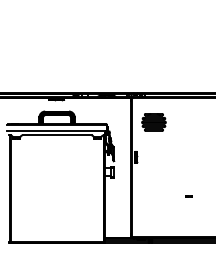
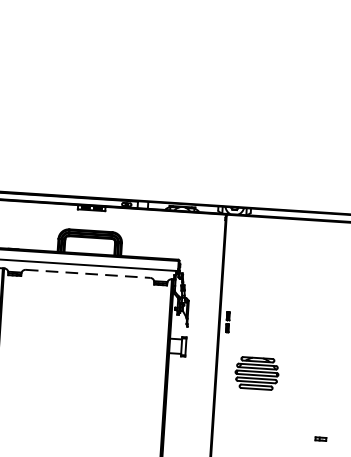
part: (153, 122) -> (256, 373), moved
line: (57, 135) -> (88, 274), solid -> dashed
part: (188, 196) -> (320, 439), moved

